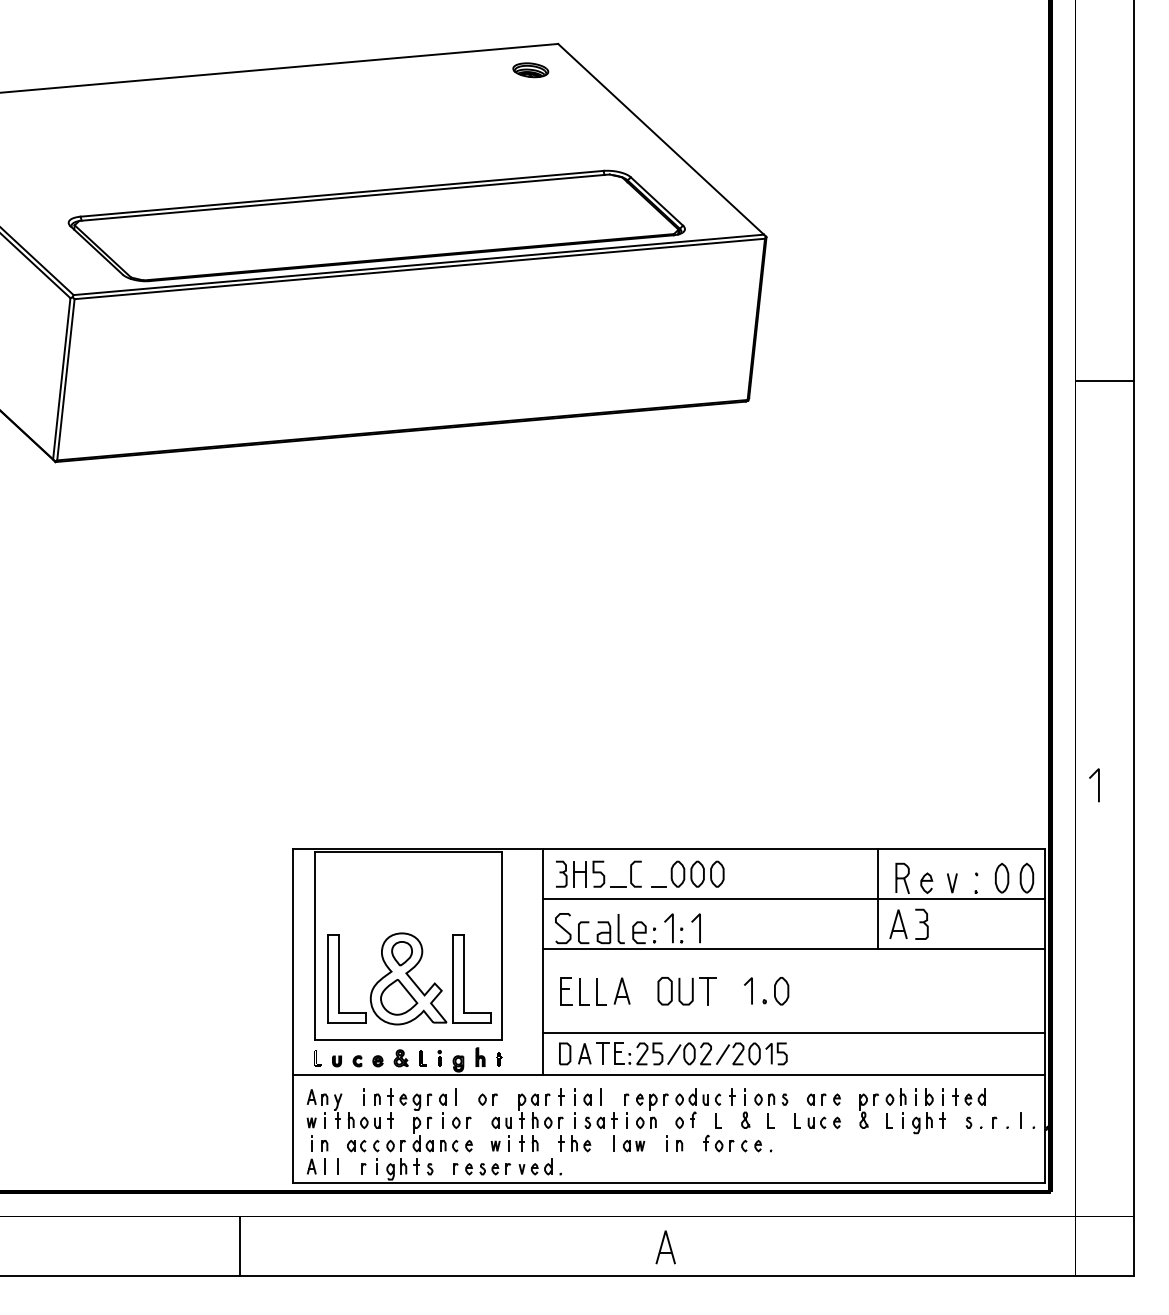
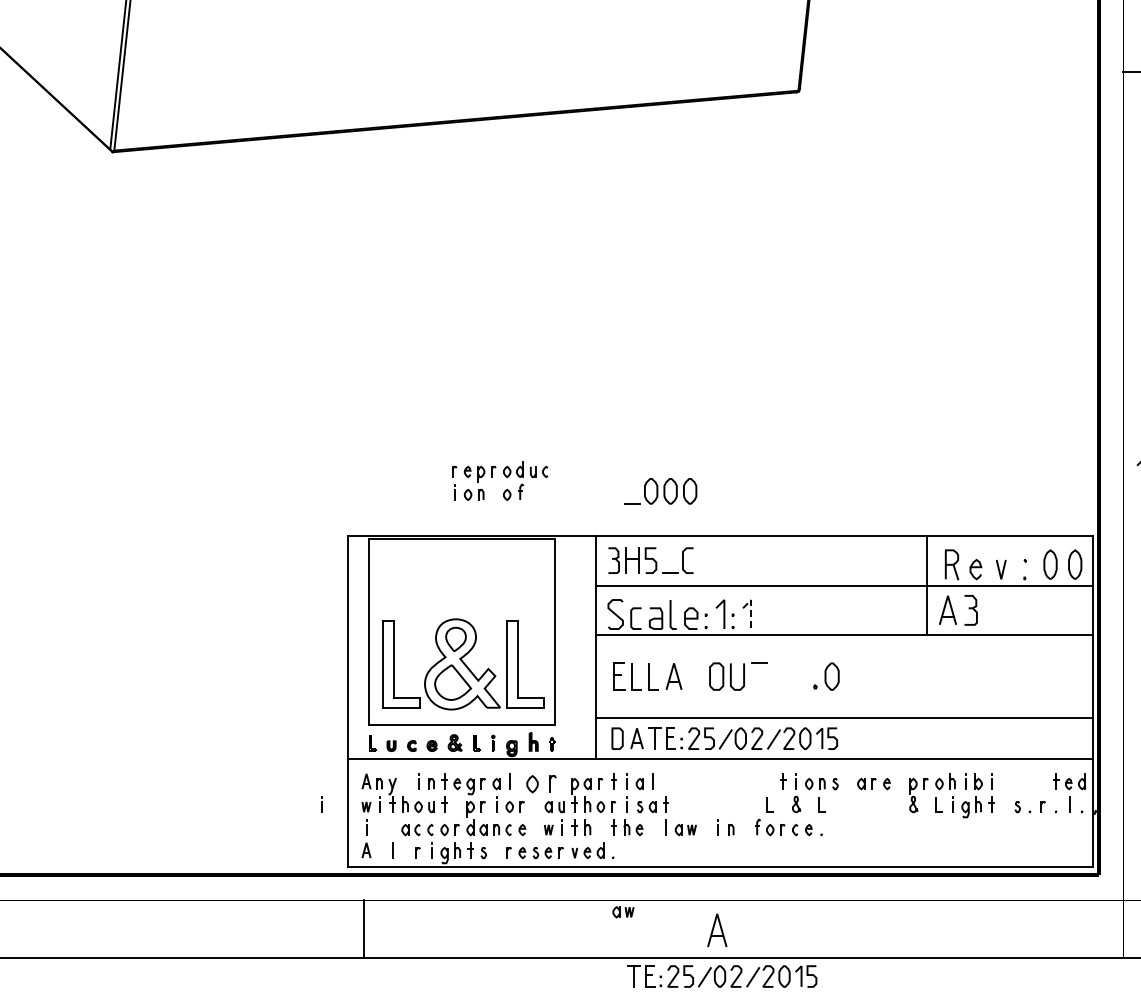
part: (687, 873) -> (660, 490), moved
line: (700, 922) -> (751, 608), solid -> dashed
line: (708, 990) -> (759, 675), removed
line: (751, 990) -> (802, 675), removed
part: (968, 1096) -> (1068, 780), moved
part: (487, 1099) -> (540, 783), size x1.6
part: (676, 1103) -> (504, 475), moved
line: (266, 1120) -> (321, 804), added
part: (817, 1120) -> (867, 804), removed
part: (324, 1157) -> (379, 841), removed
part: (571, 1229) -> (623, 912), added
line: (239, 1246) -> (363, 929), moved
part: (670, 1293) -> (721, 976), added

